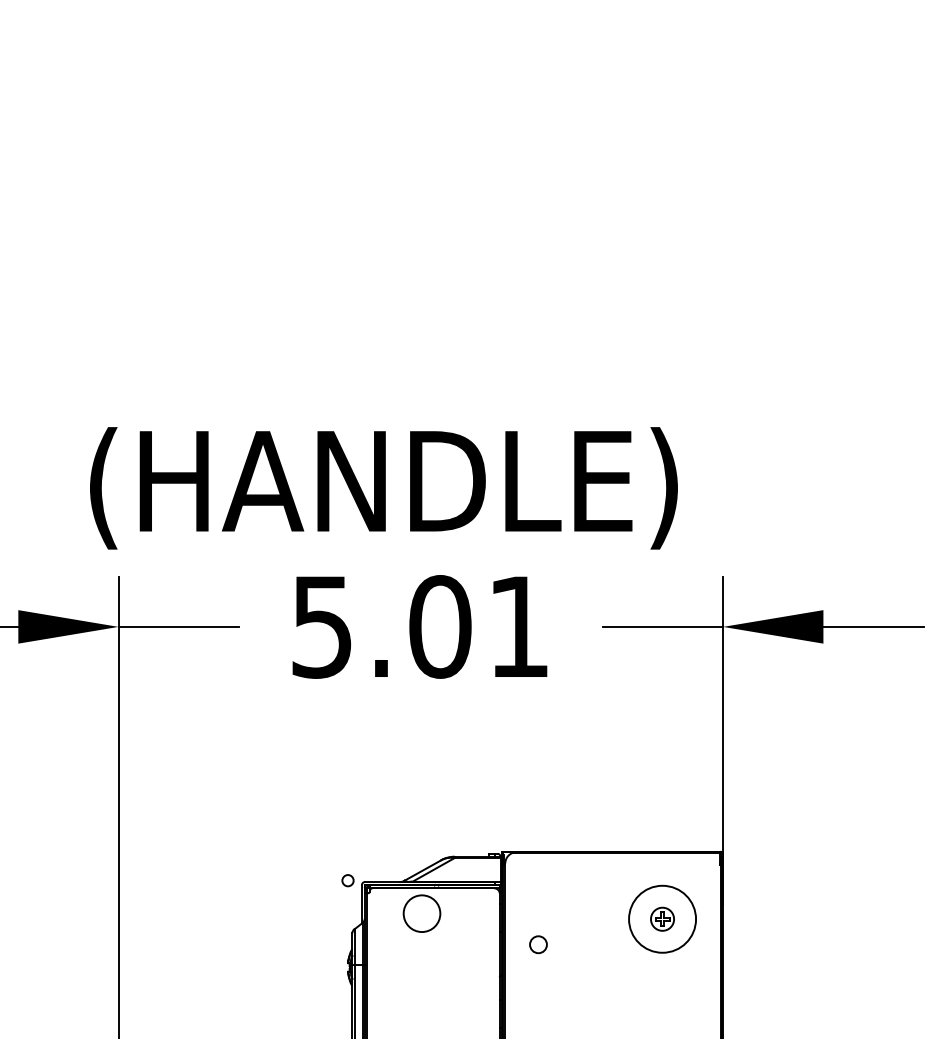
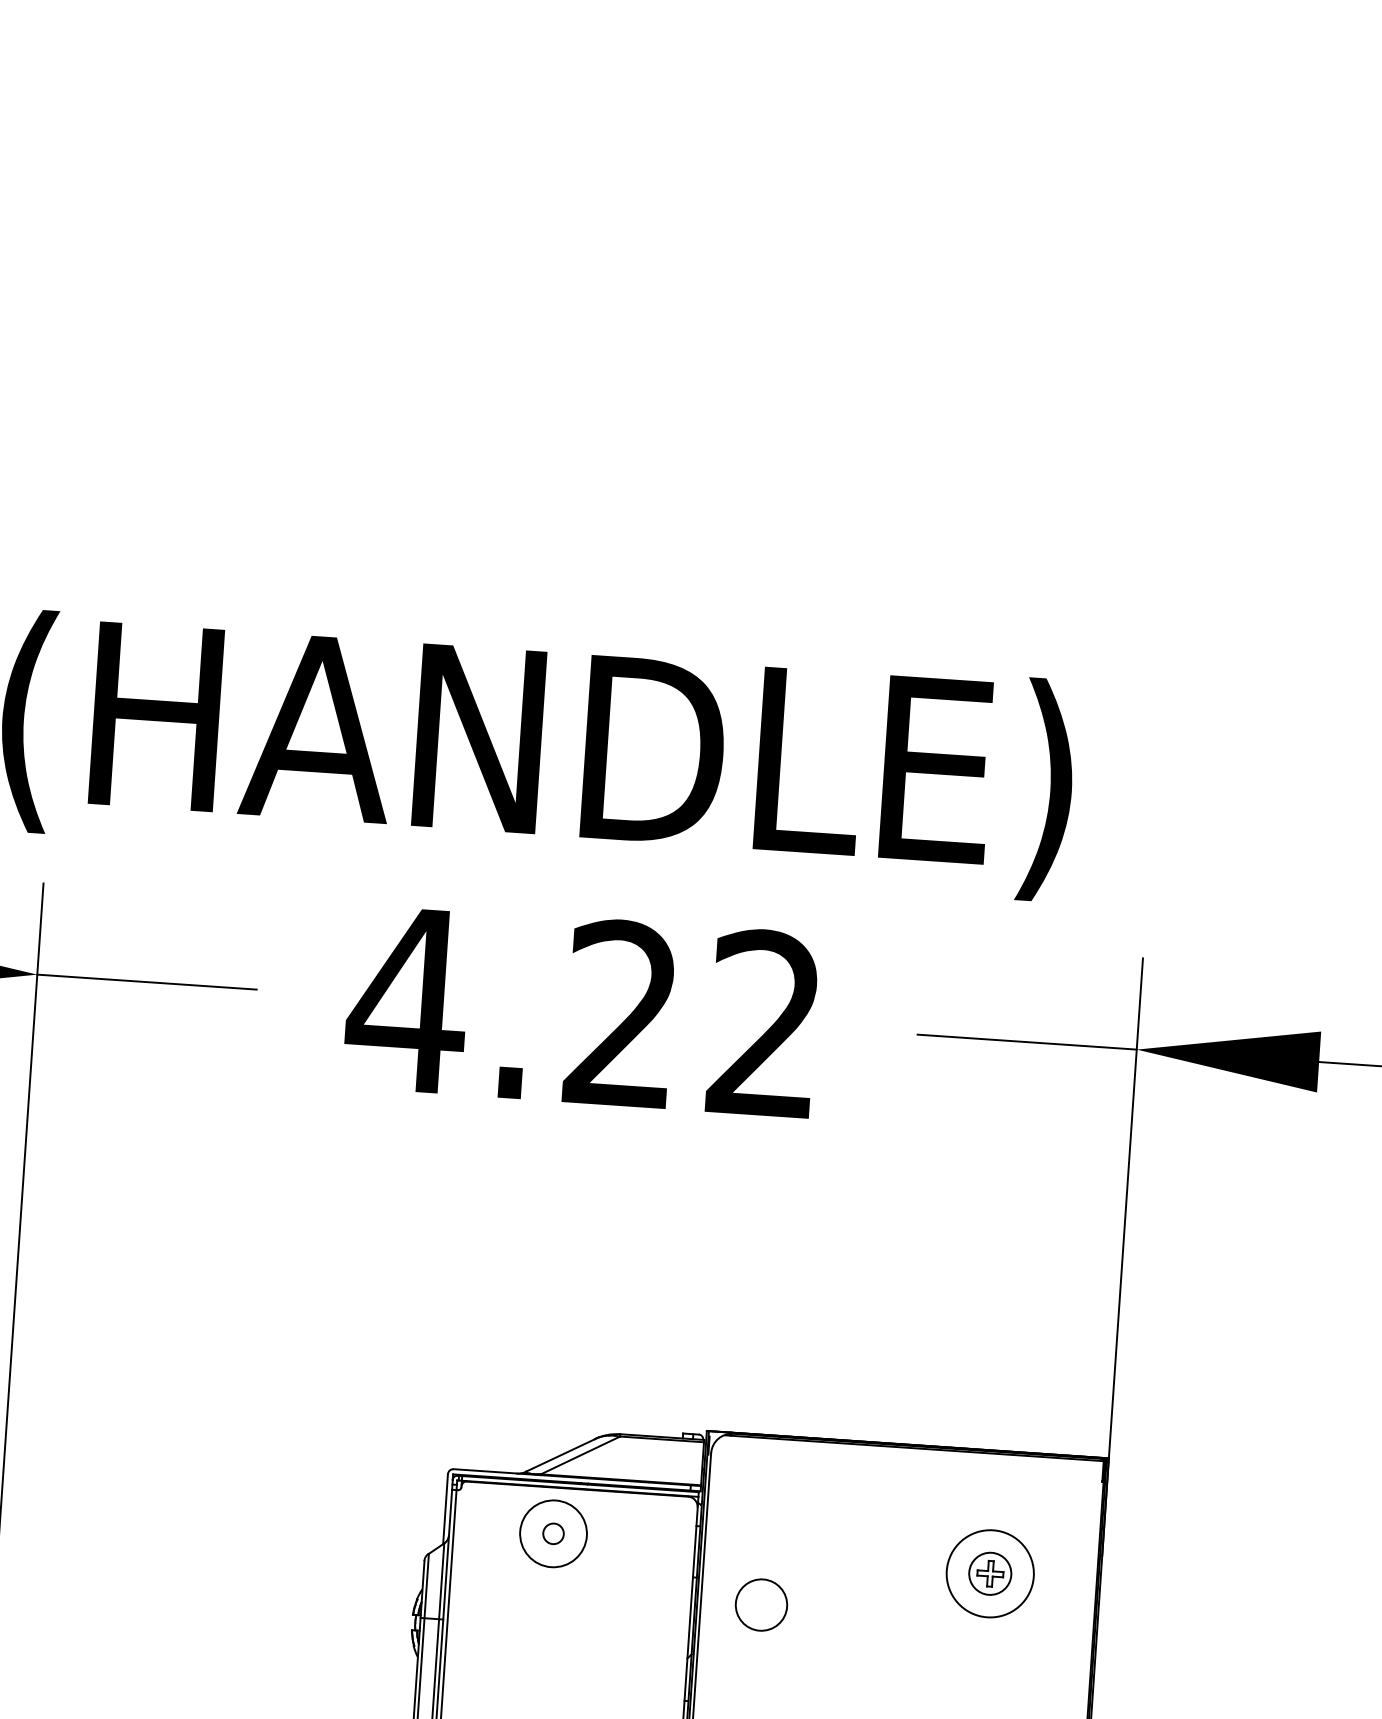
text: (418, 626) -> (582, 1011), 5.01 -> 4.22
circle: (347, 880) -> (552, 1533), moved
circle: (662, 919) -> (990, 1574), size x0.71
circle: (538, 944) -> (761, 1604), size x1.67

